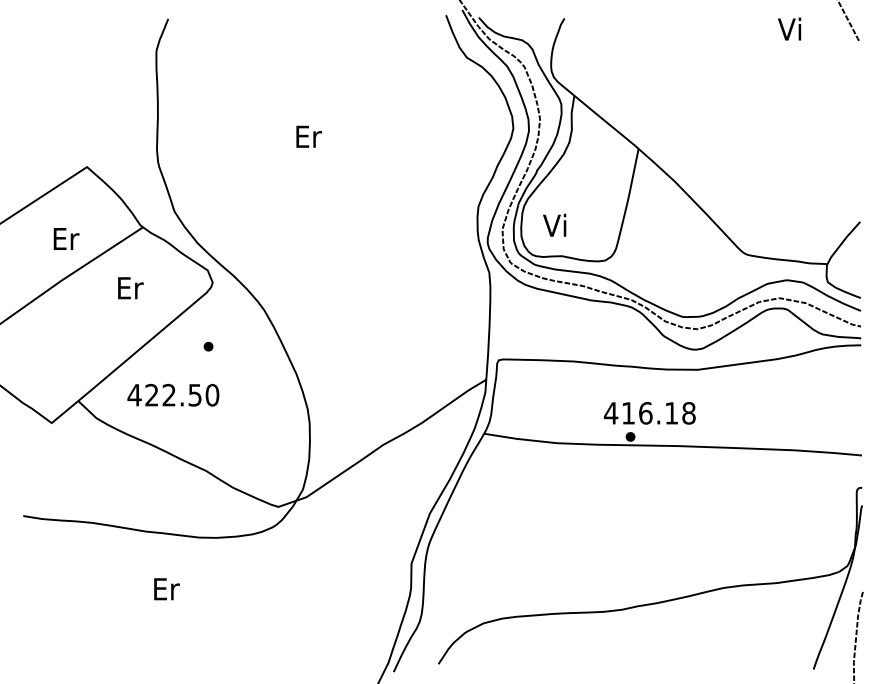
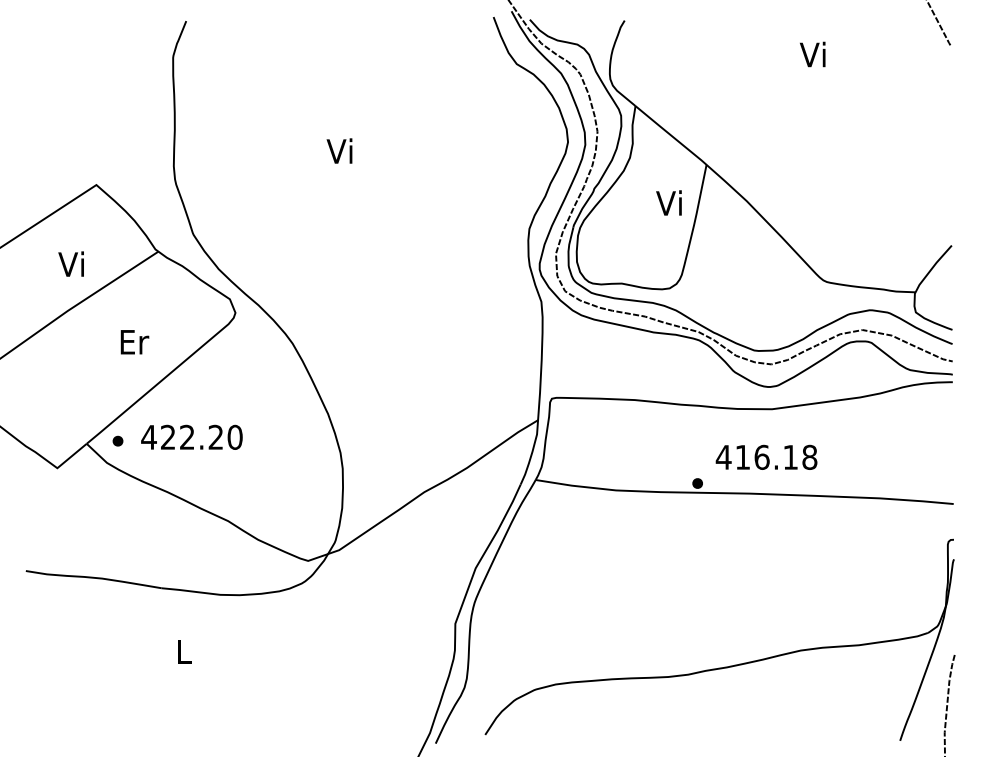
text: (789, 28) -> (812, 53), moved
text: (308, 135) -> (341, 150), Er -> Vi
text: (554, 224) -> (668, 202), moved
text: (65, 238) -> (72, 264), Er -> Vi
text: (130, 288) -> (134, 342), moved
part: (208, 346) -> (117, 441), moved
text: (194, 394) -> (215, 436), 422.50 -> 422.20
text: (649, 413) -> (766, 457), moved
text: (166, 589) -> (184, 652), Er -> L

